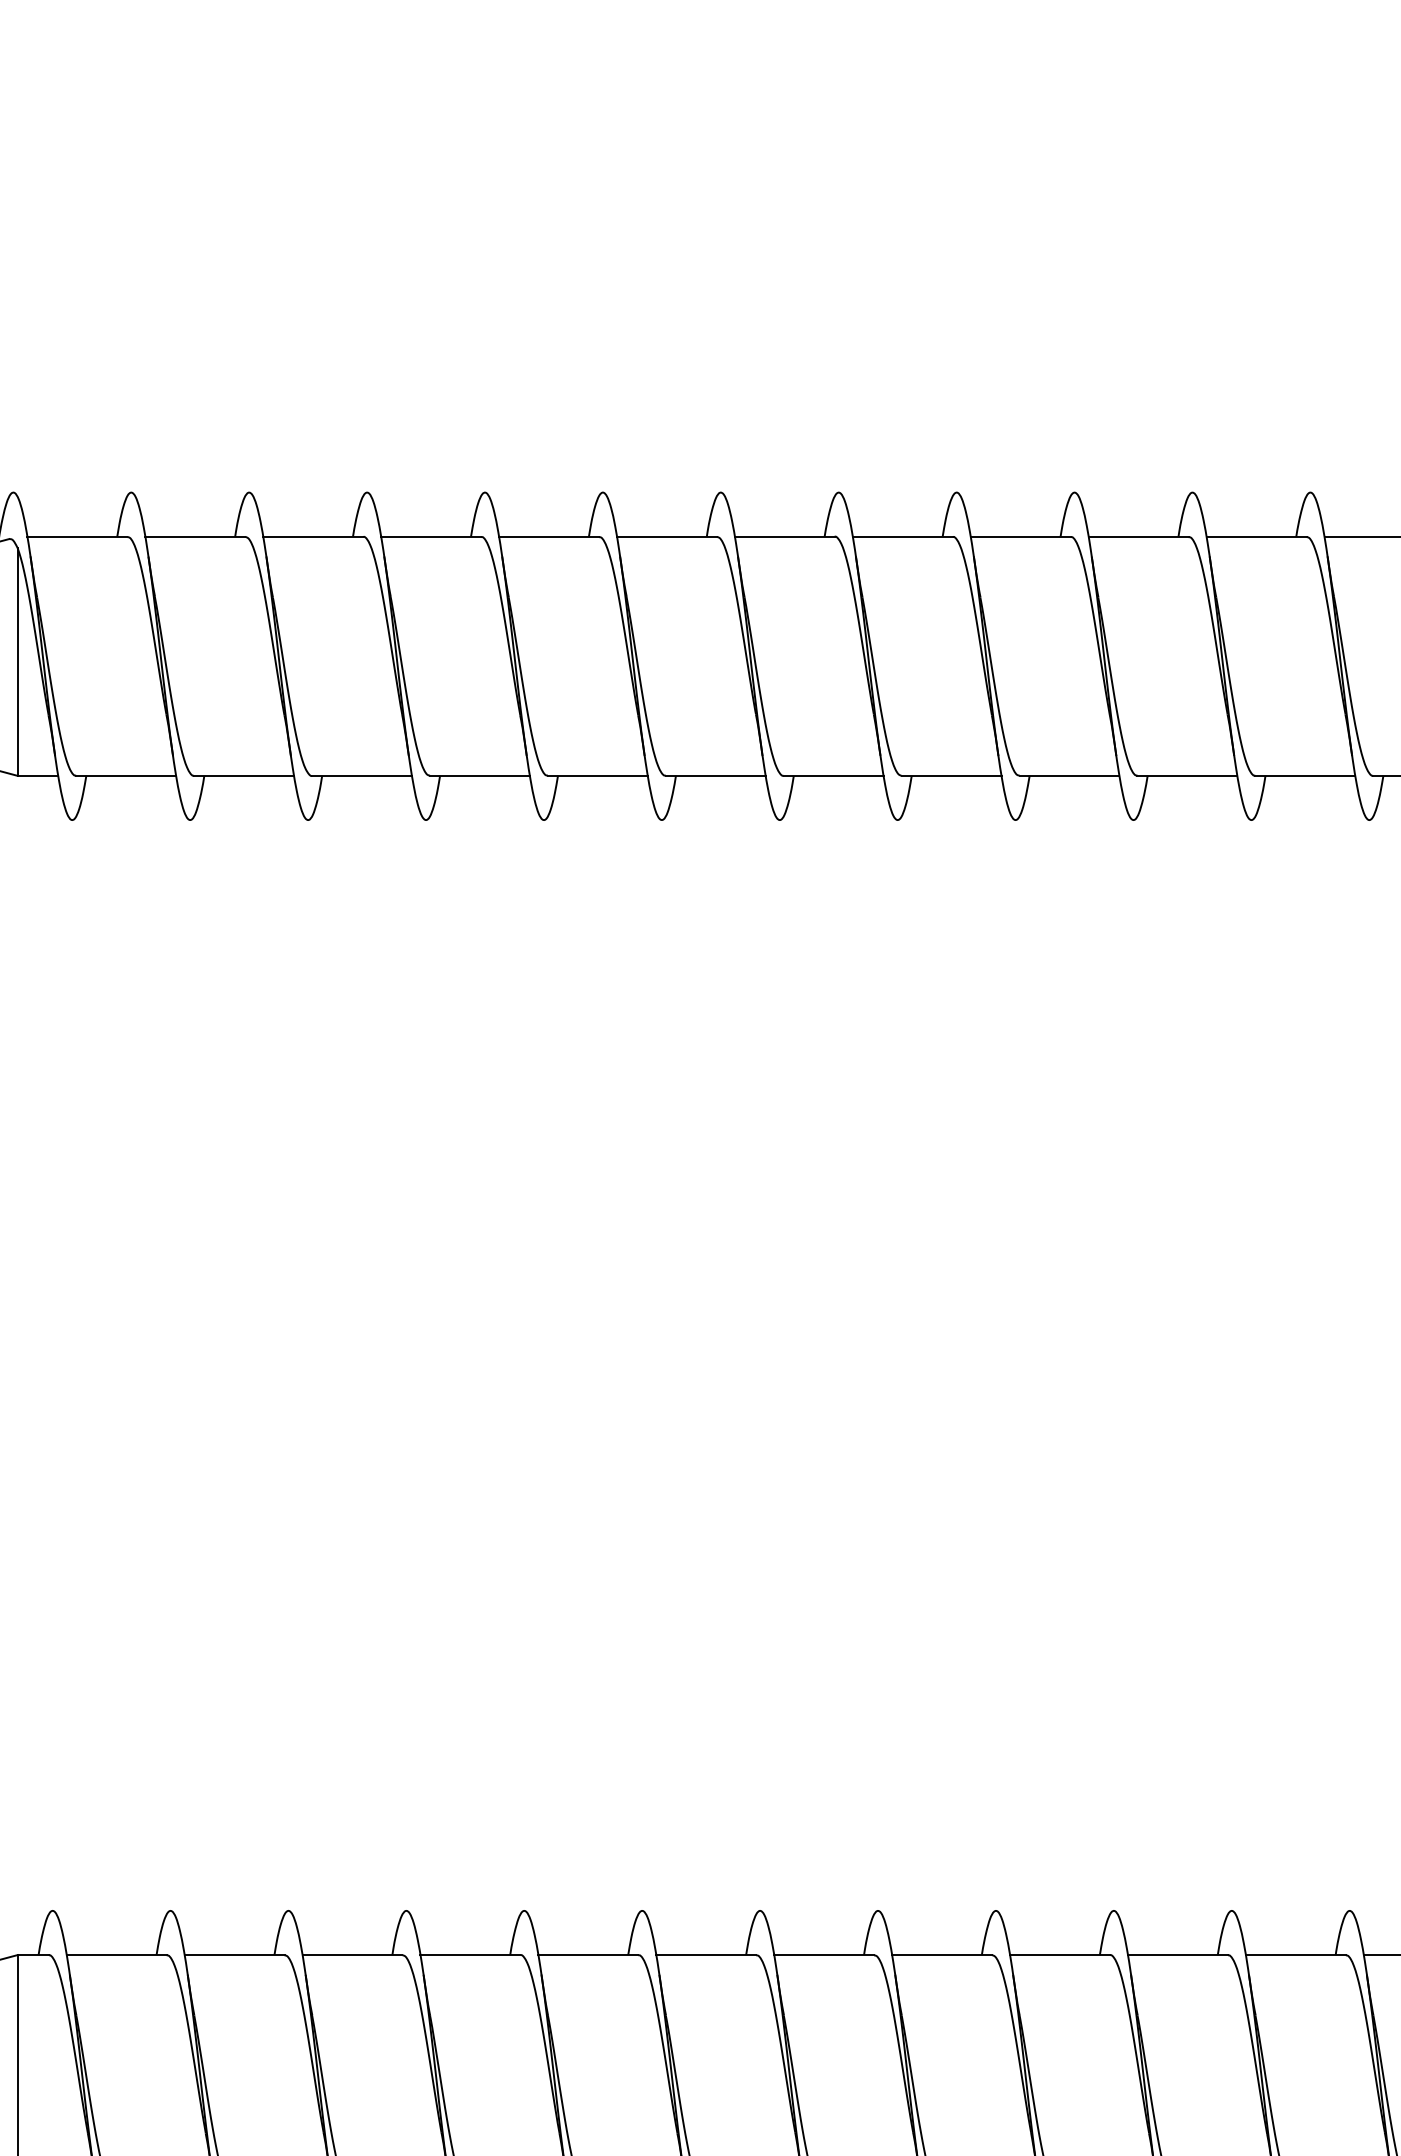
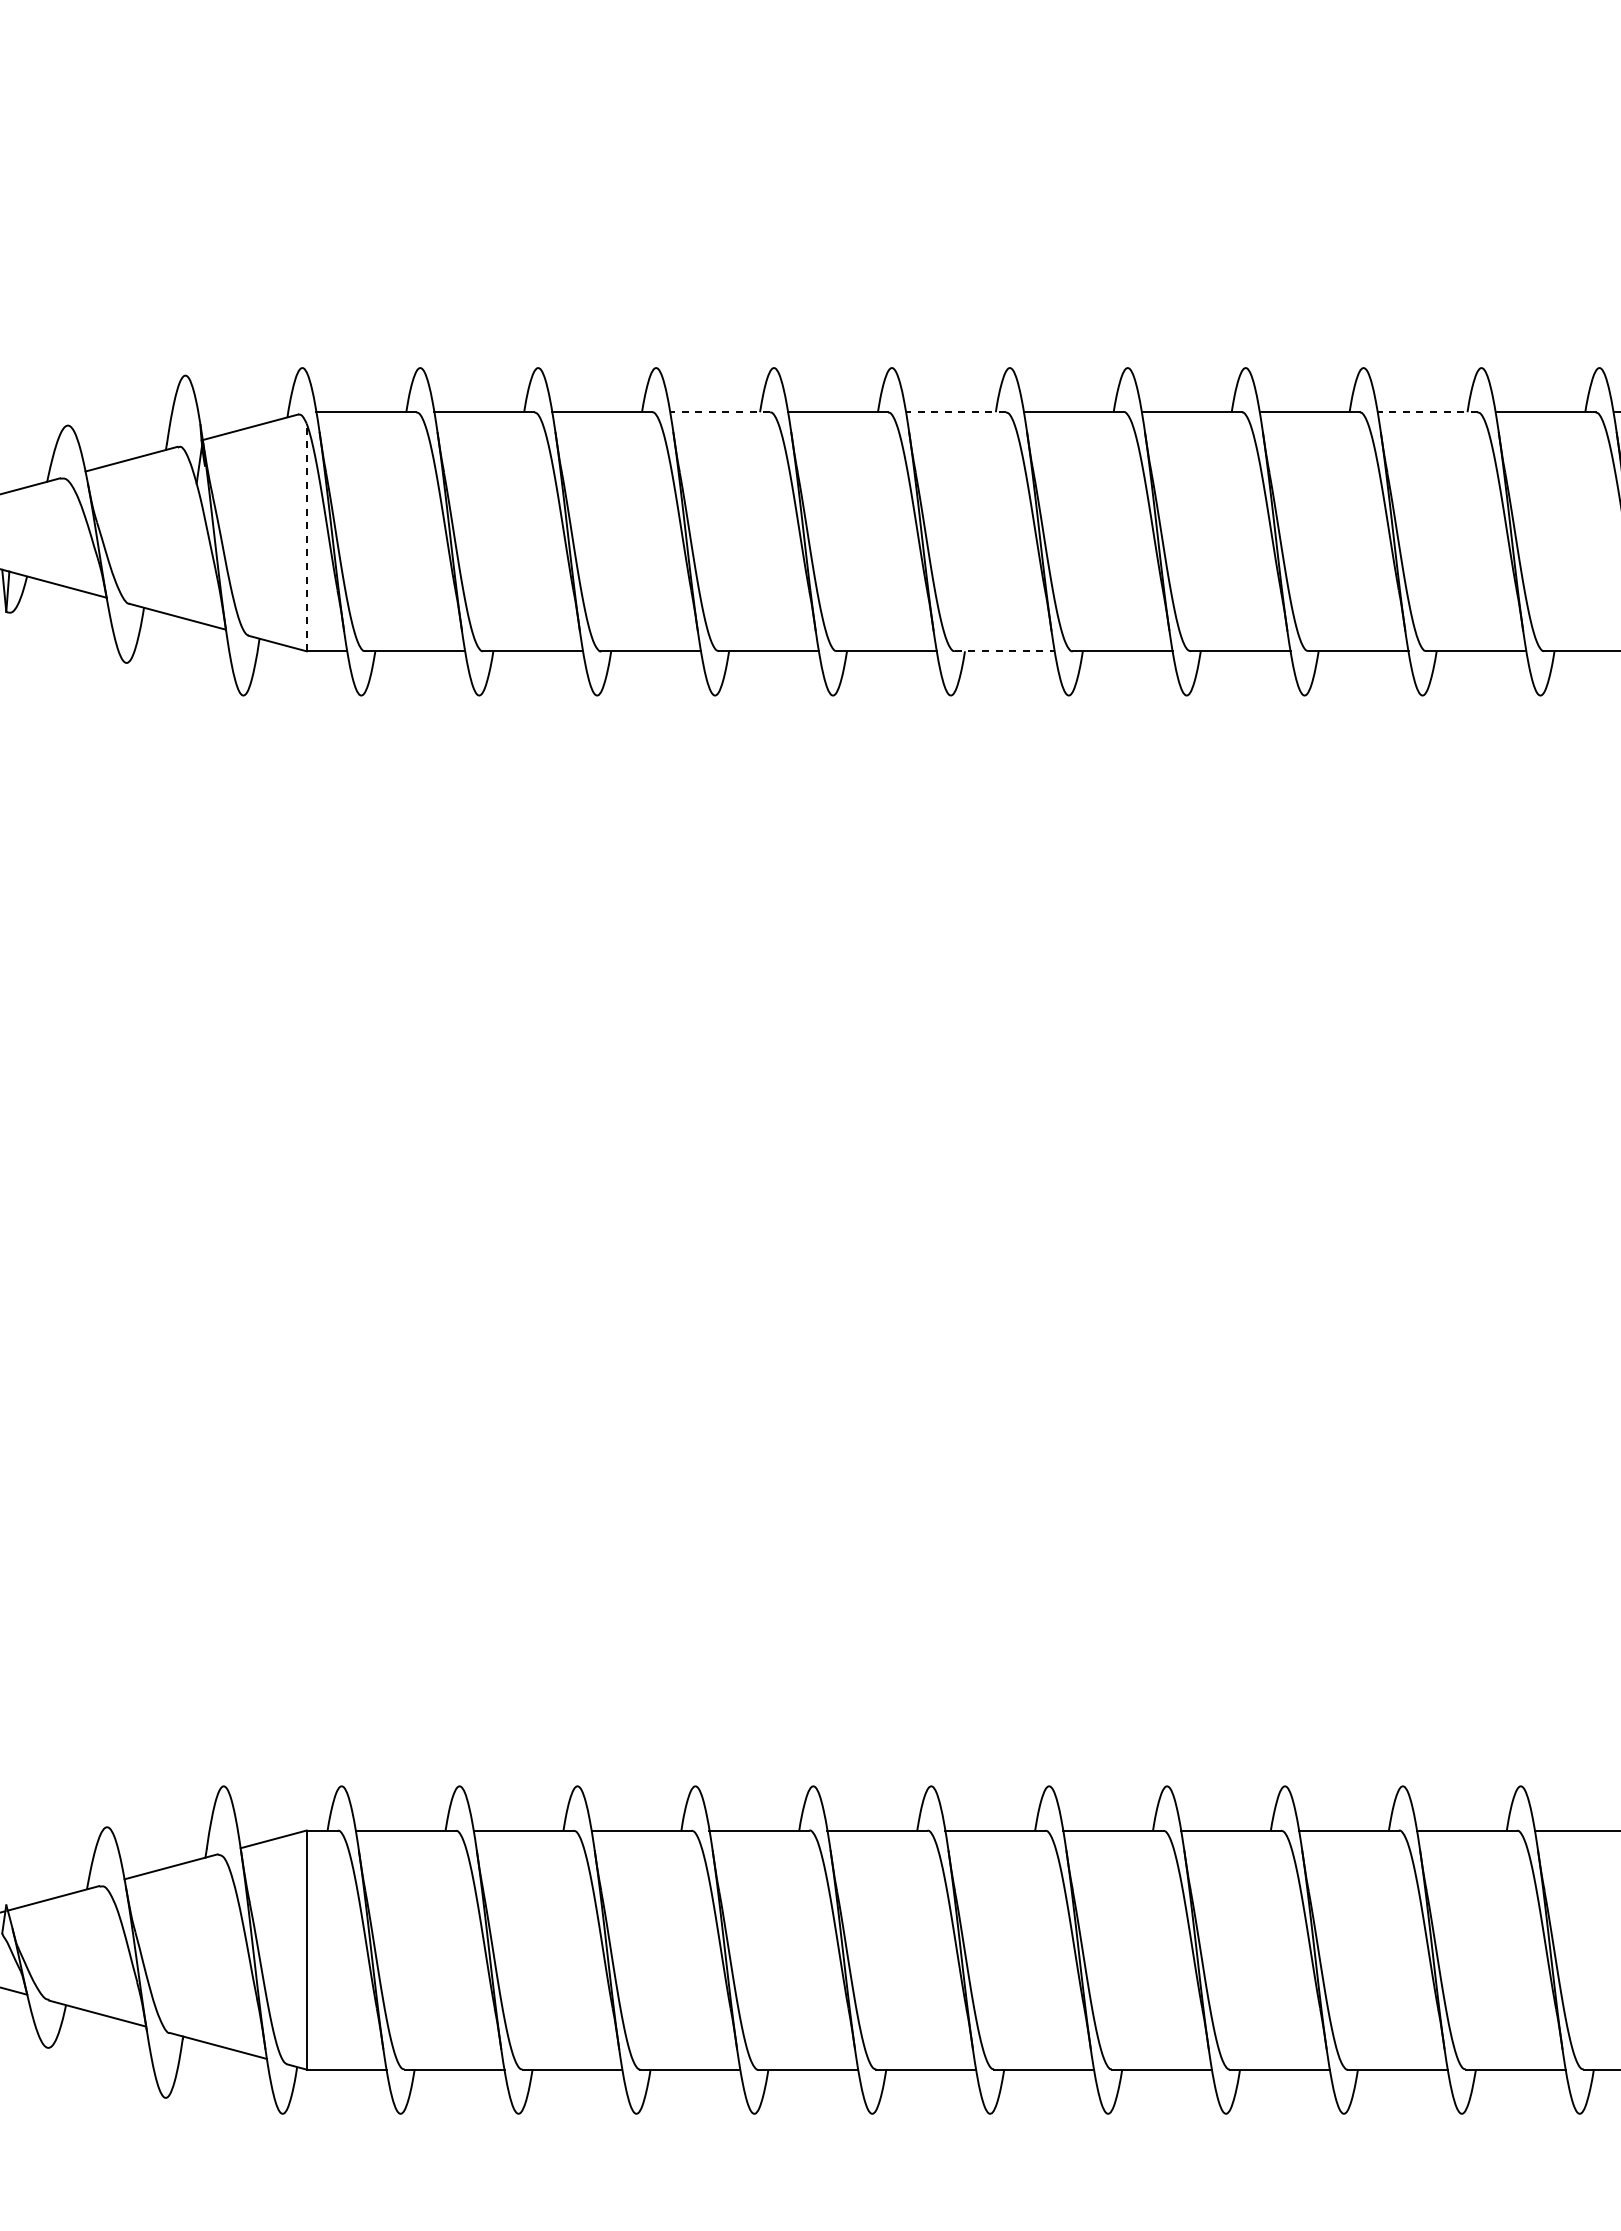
line: (431, 537) -> (720, 412), solid -> dashed
line: (666, 537) -> (955, 412), solid -> dashed
line: (1138, 537) -> (1427, 412), solid -> dashed
line: (17, 662) -> (306, 537), solid -> dashed
line: (715, 776) -> (1004, 651), solid -> dashed

